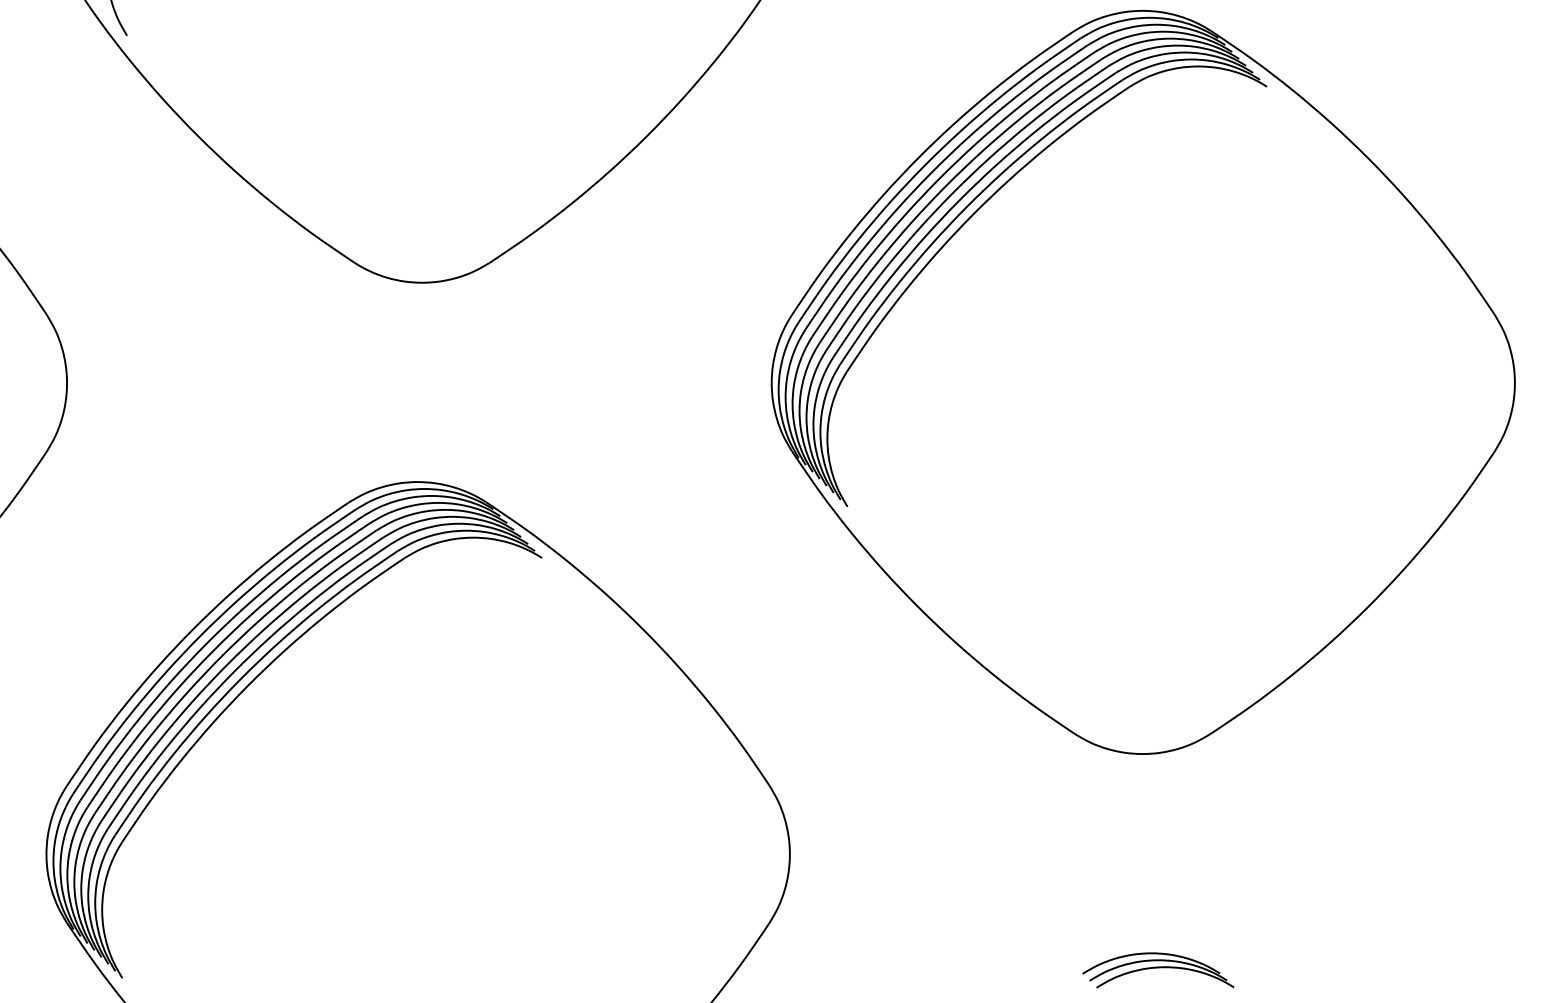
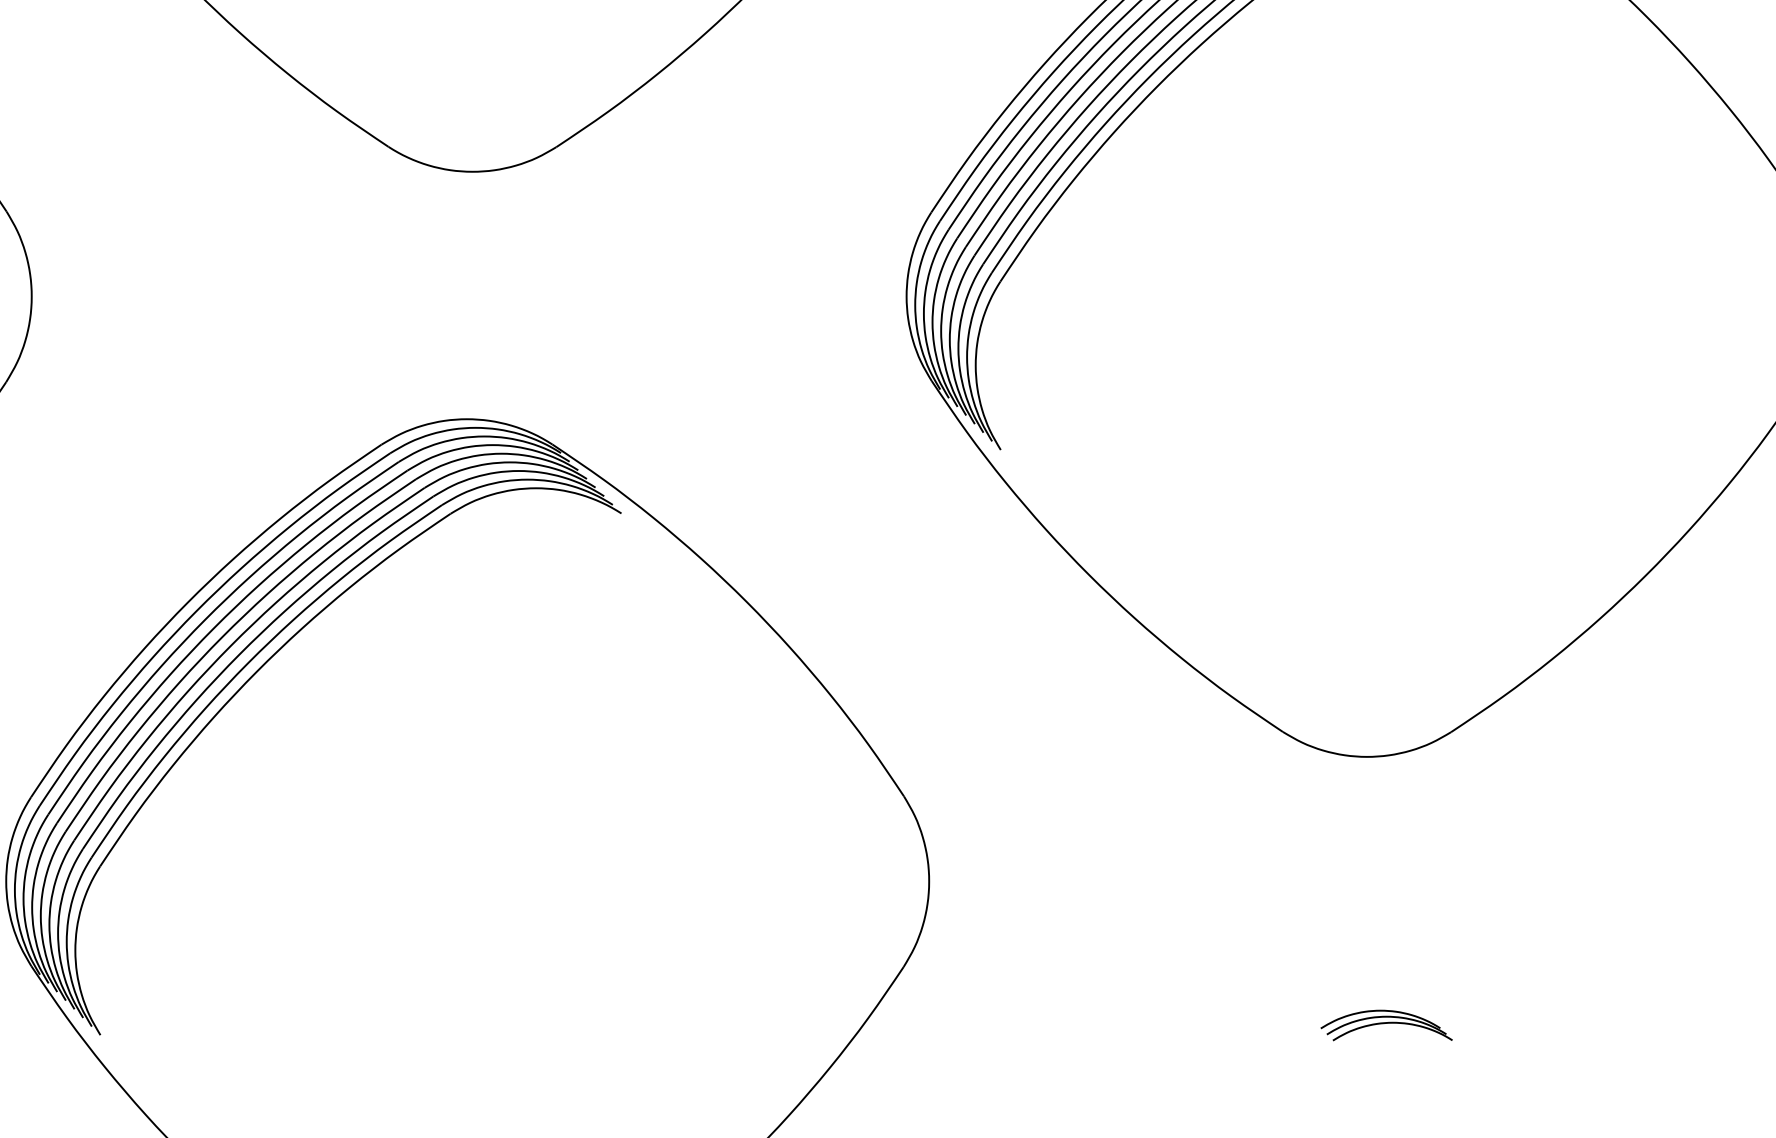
part: (1158, 970) -> (1386, 1025), size x0.7

